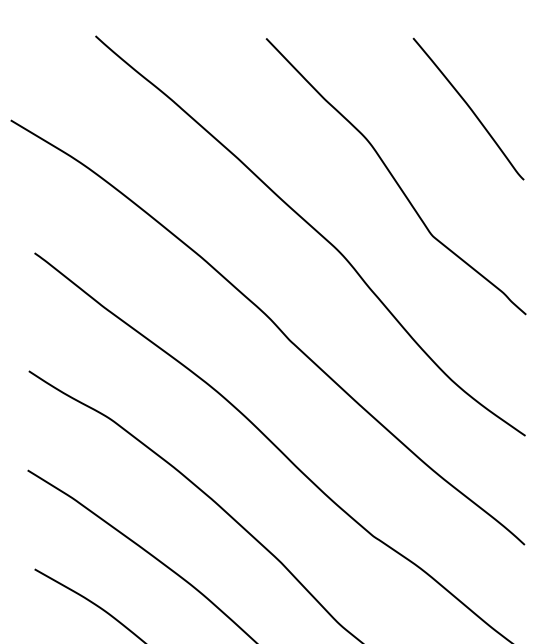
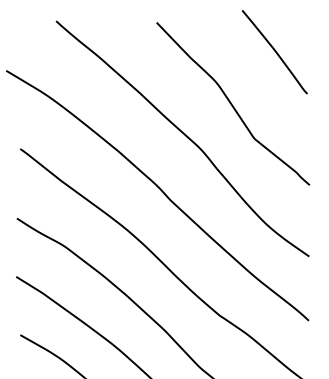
curve: (468, 107) -> (274, 51), moved

